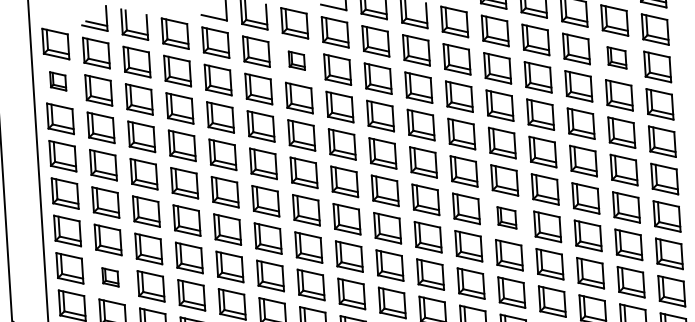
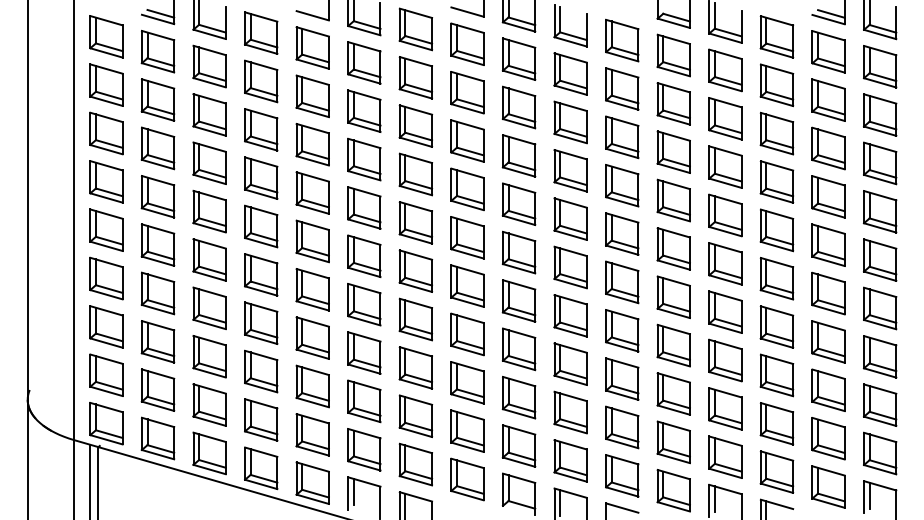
part: (616, 57) -> (828, 99), size x1.43
part: (296, 60) -> (415, 77), size x1.67
part: (58, 80) -> (106, 84), size x1.67
part: (506, 218) -> (673, 297), size x1.43
part: (110, 277) -> (157, 341), size x1.67

